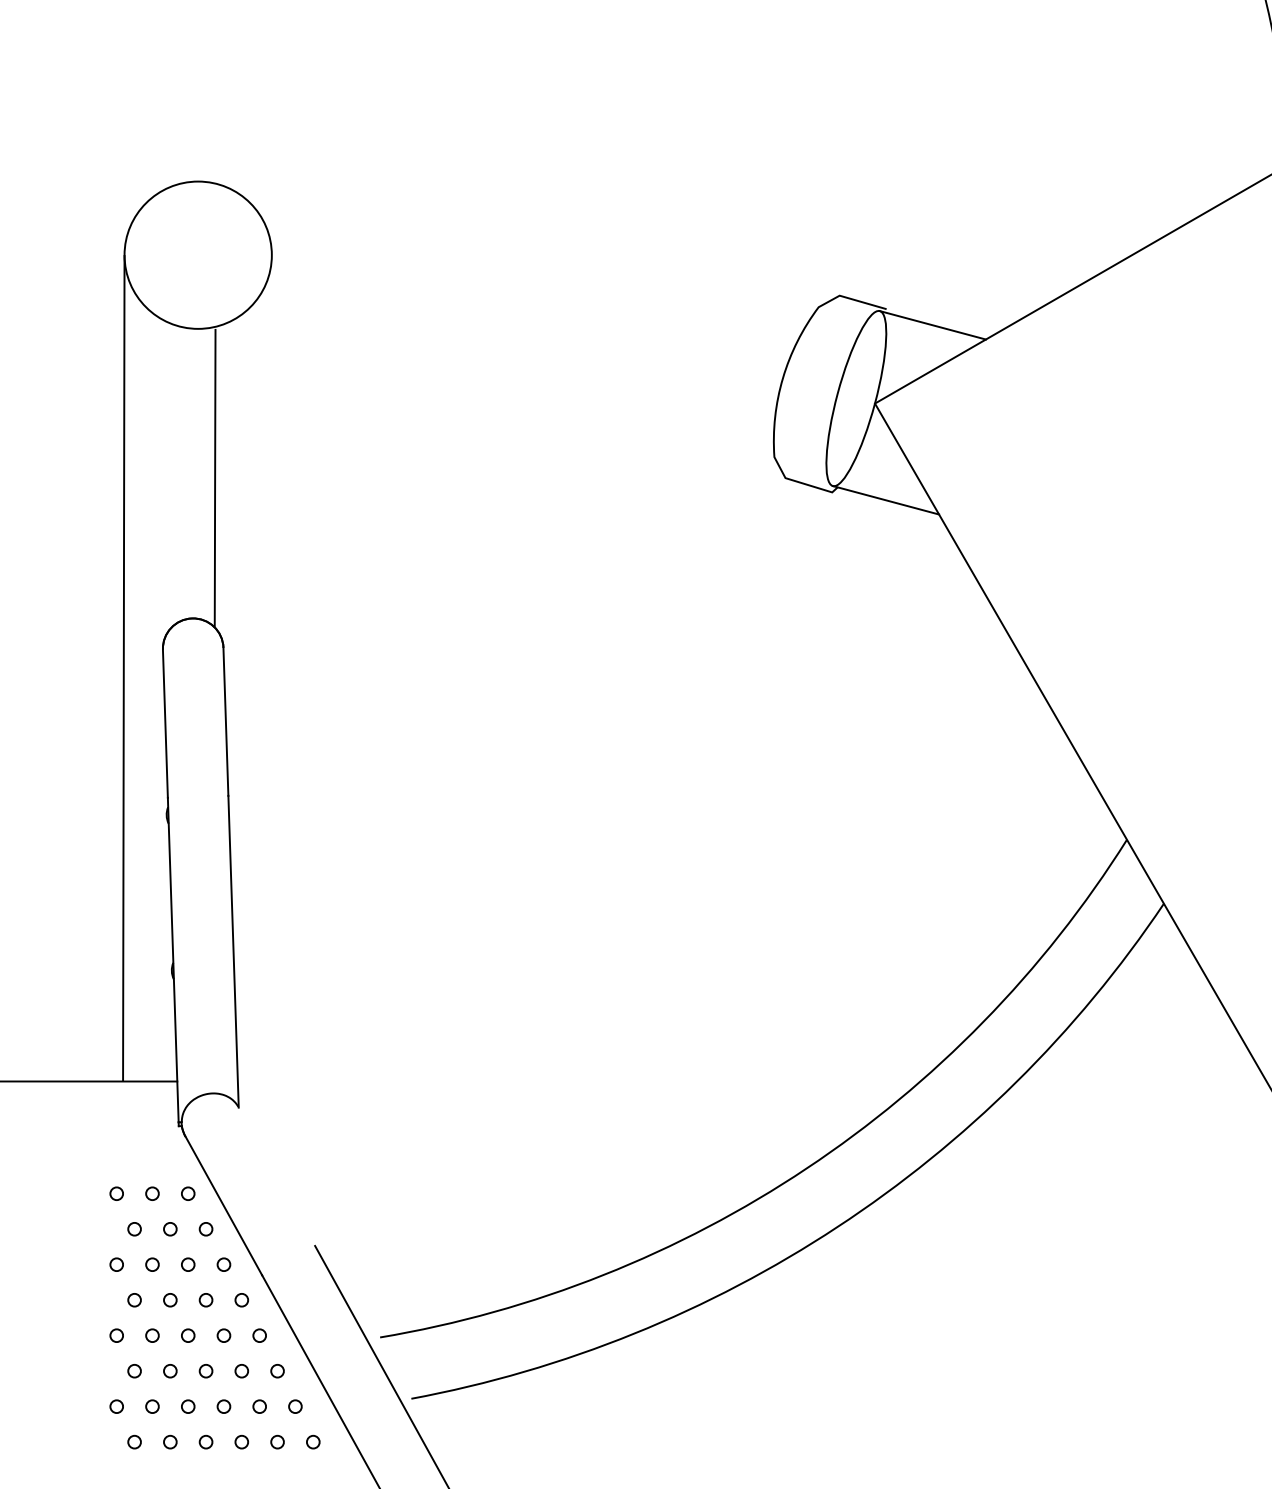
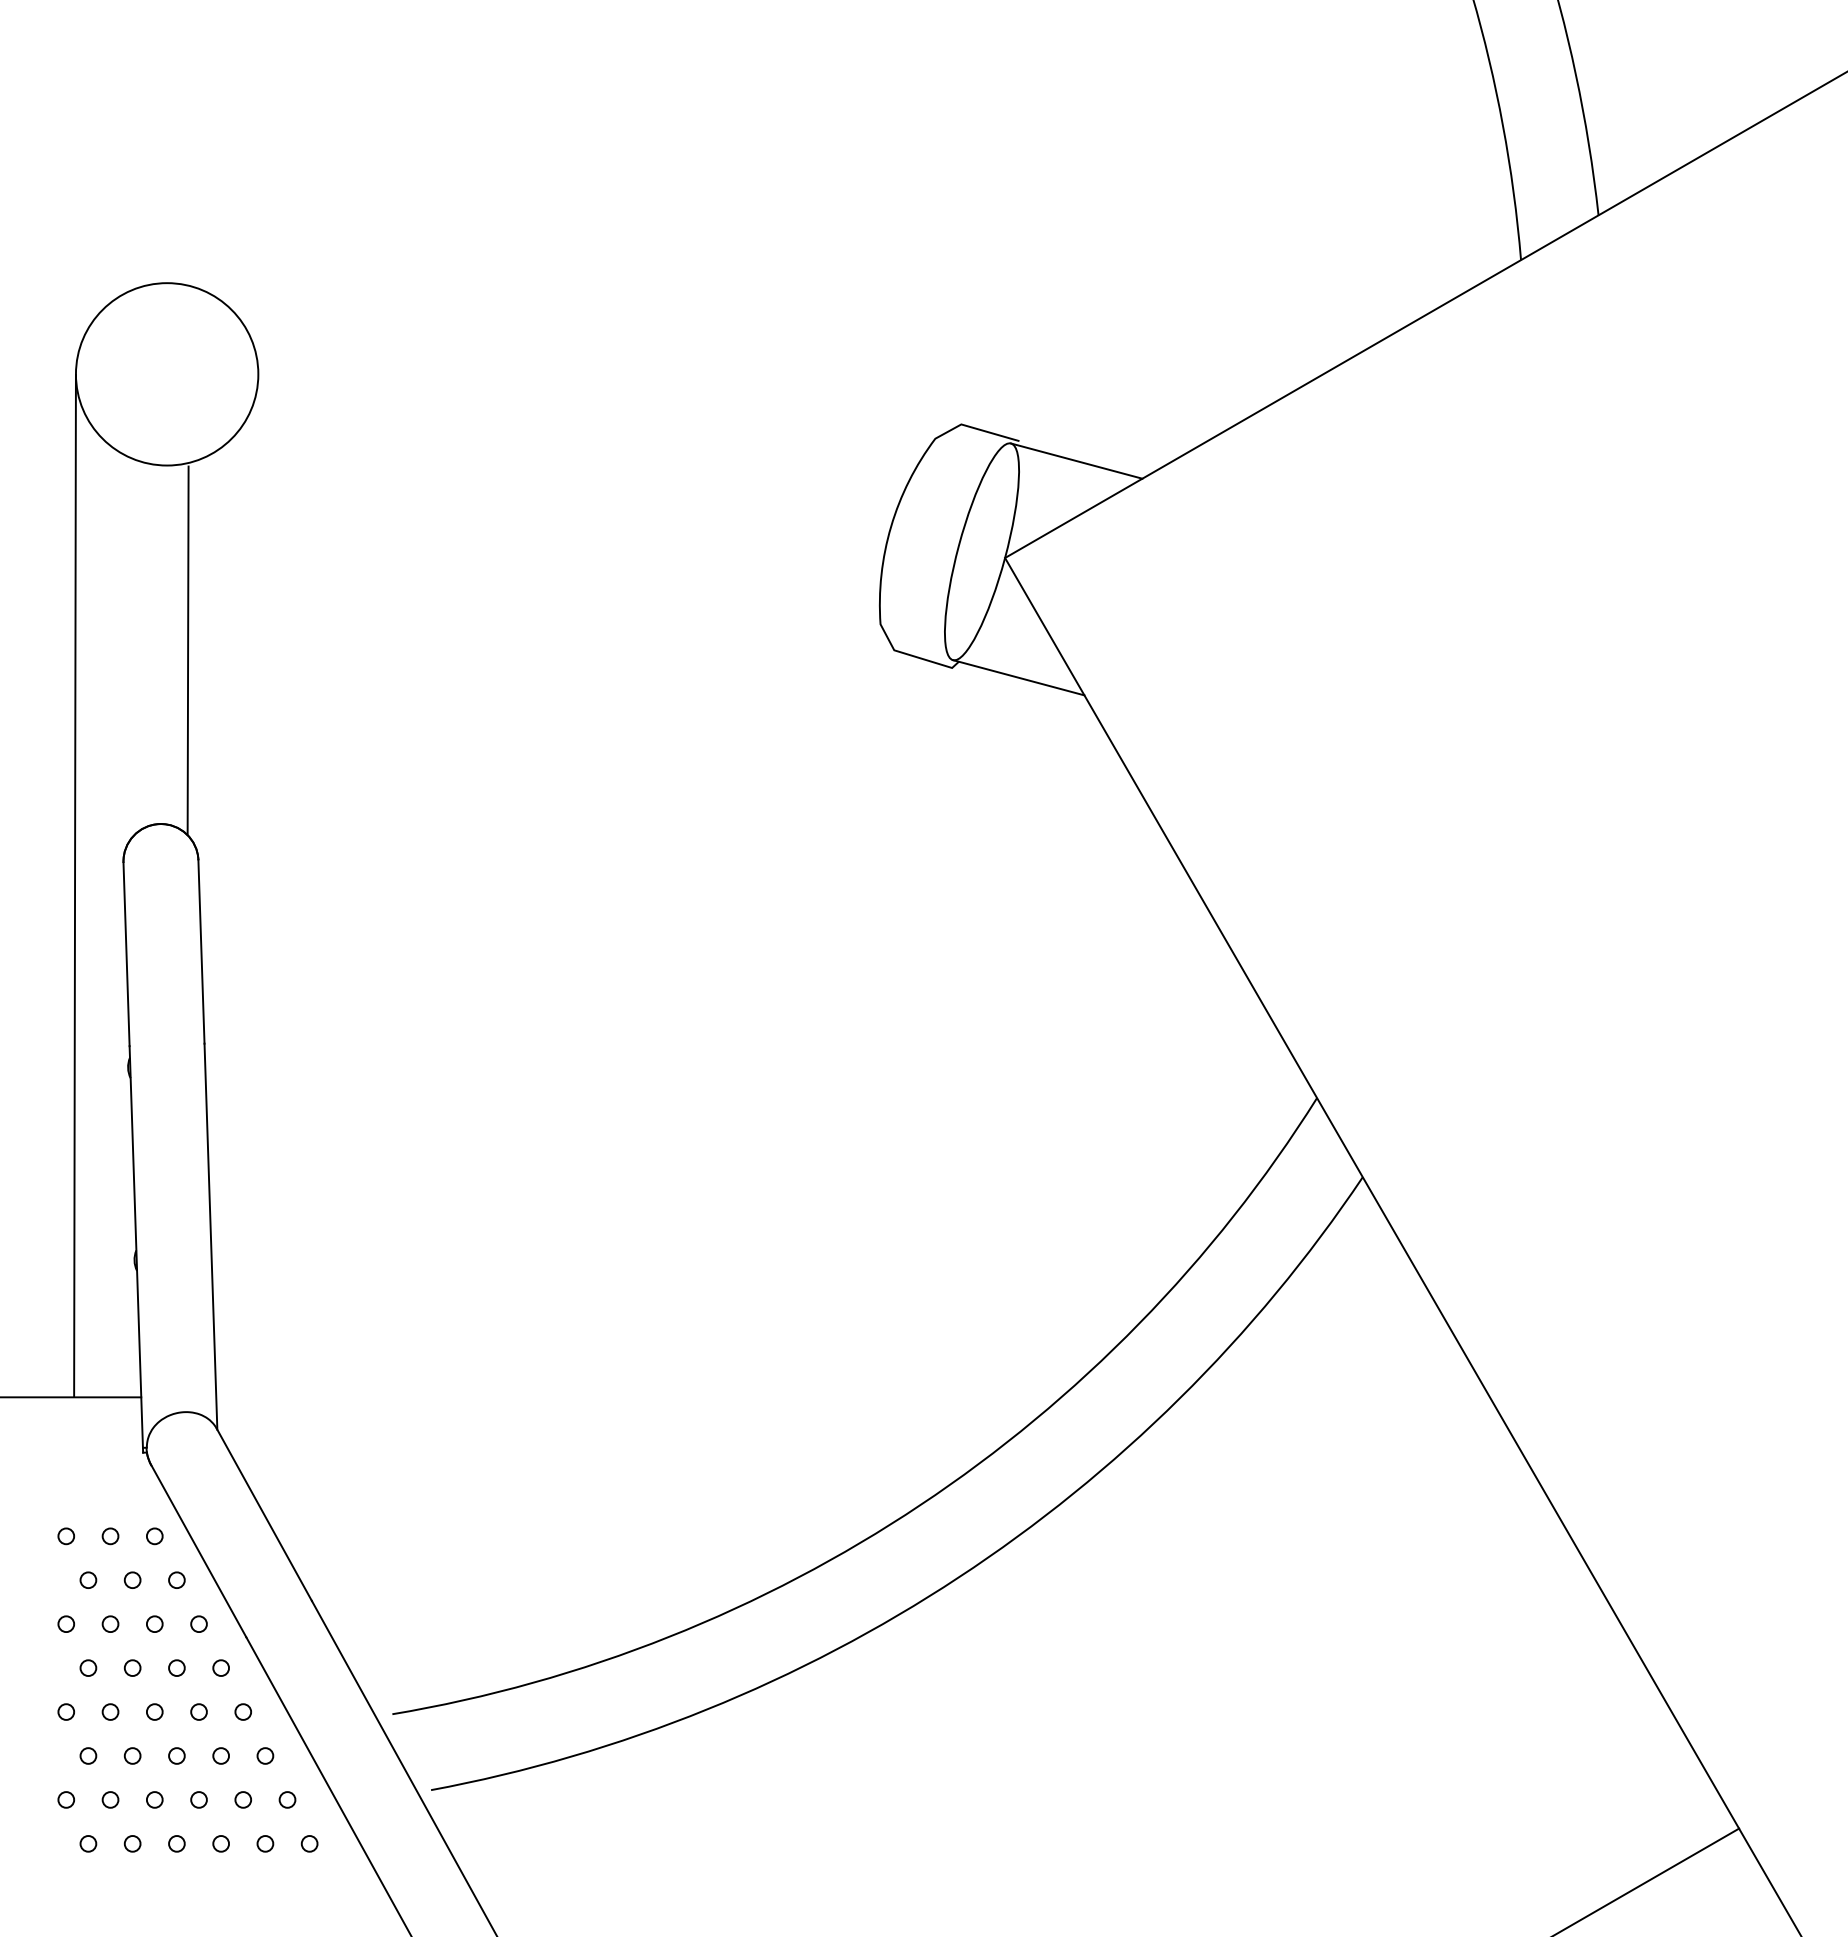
line: (276, 1176) -> (263, 1514), added

